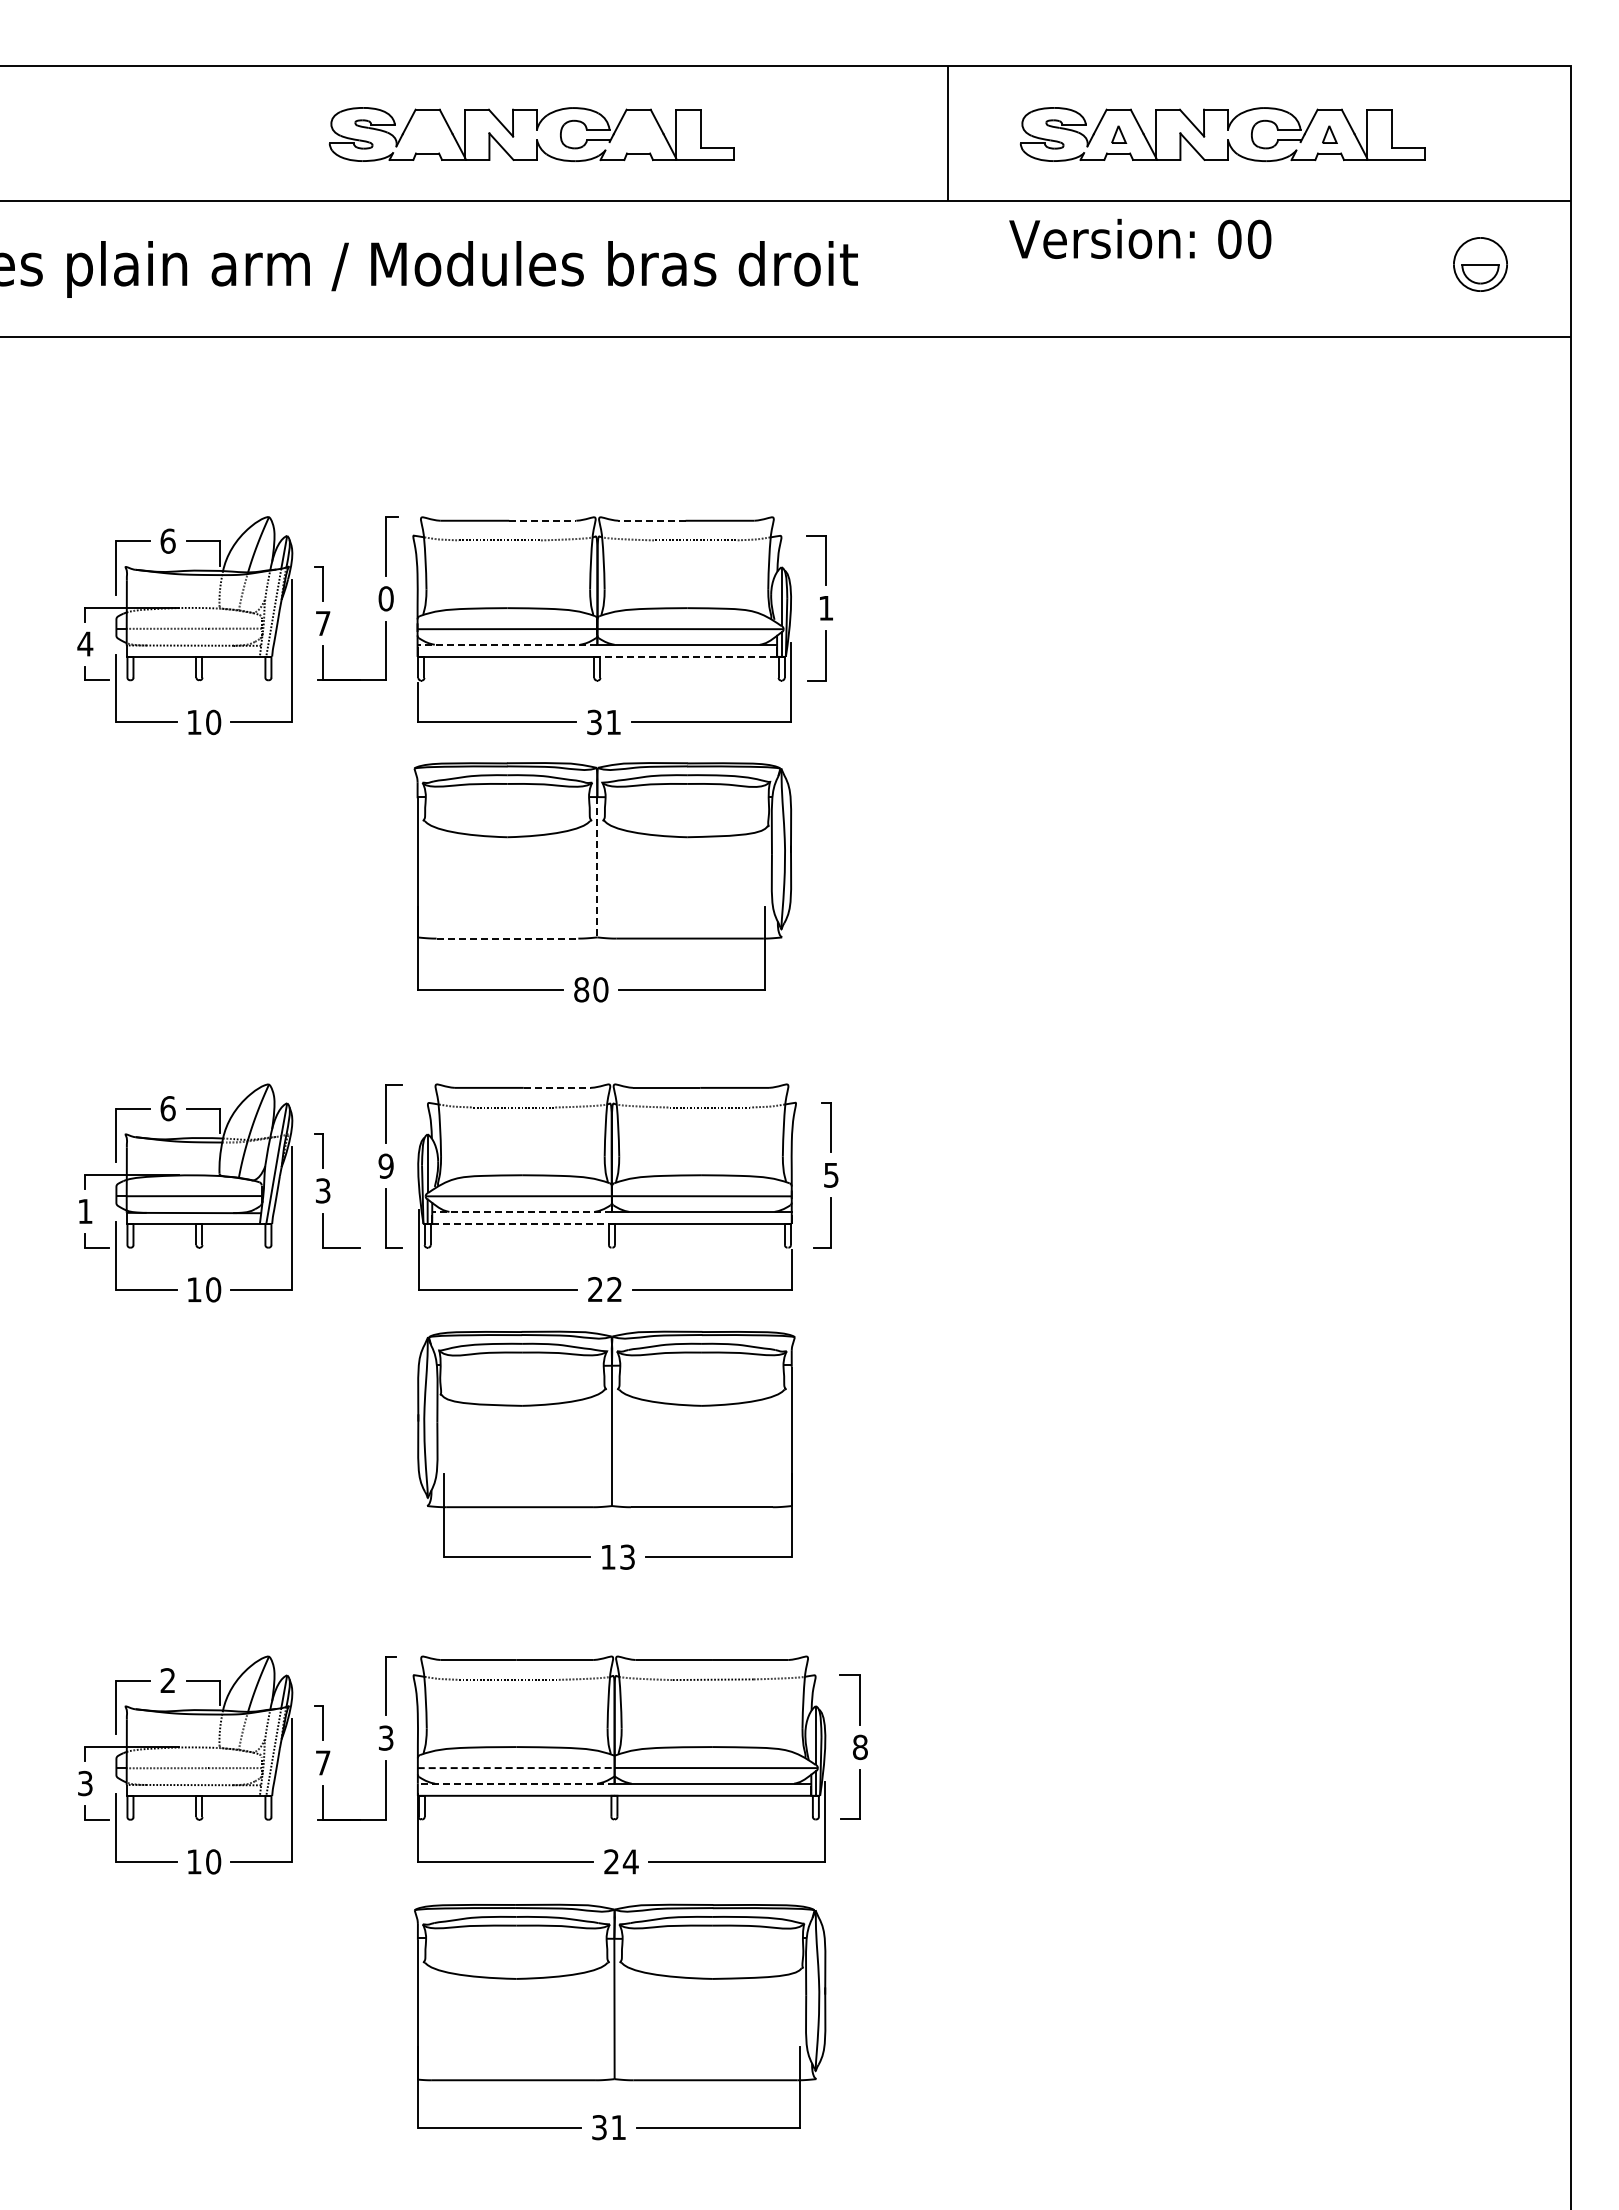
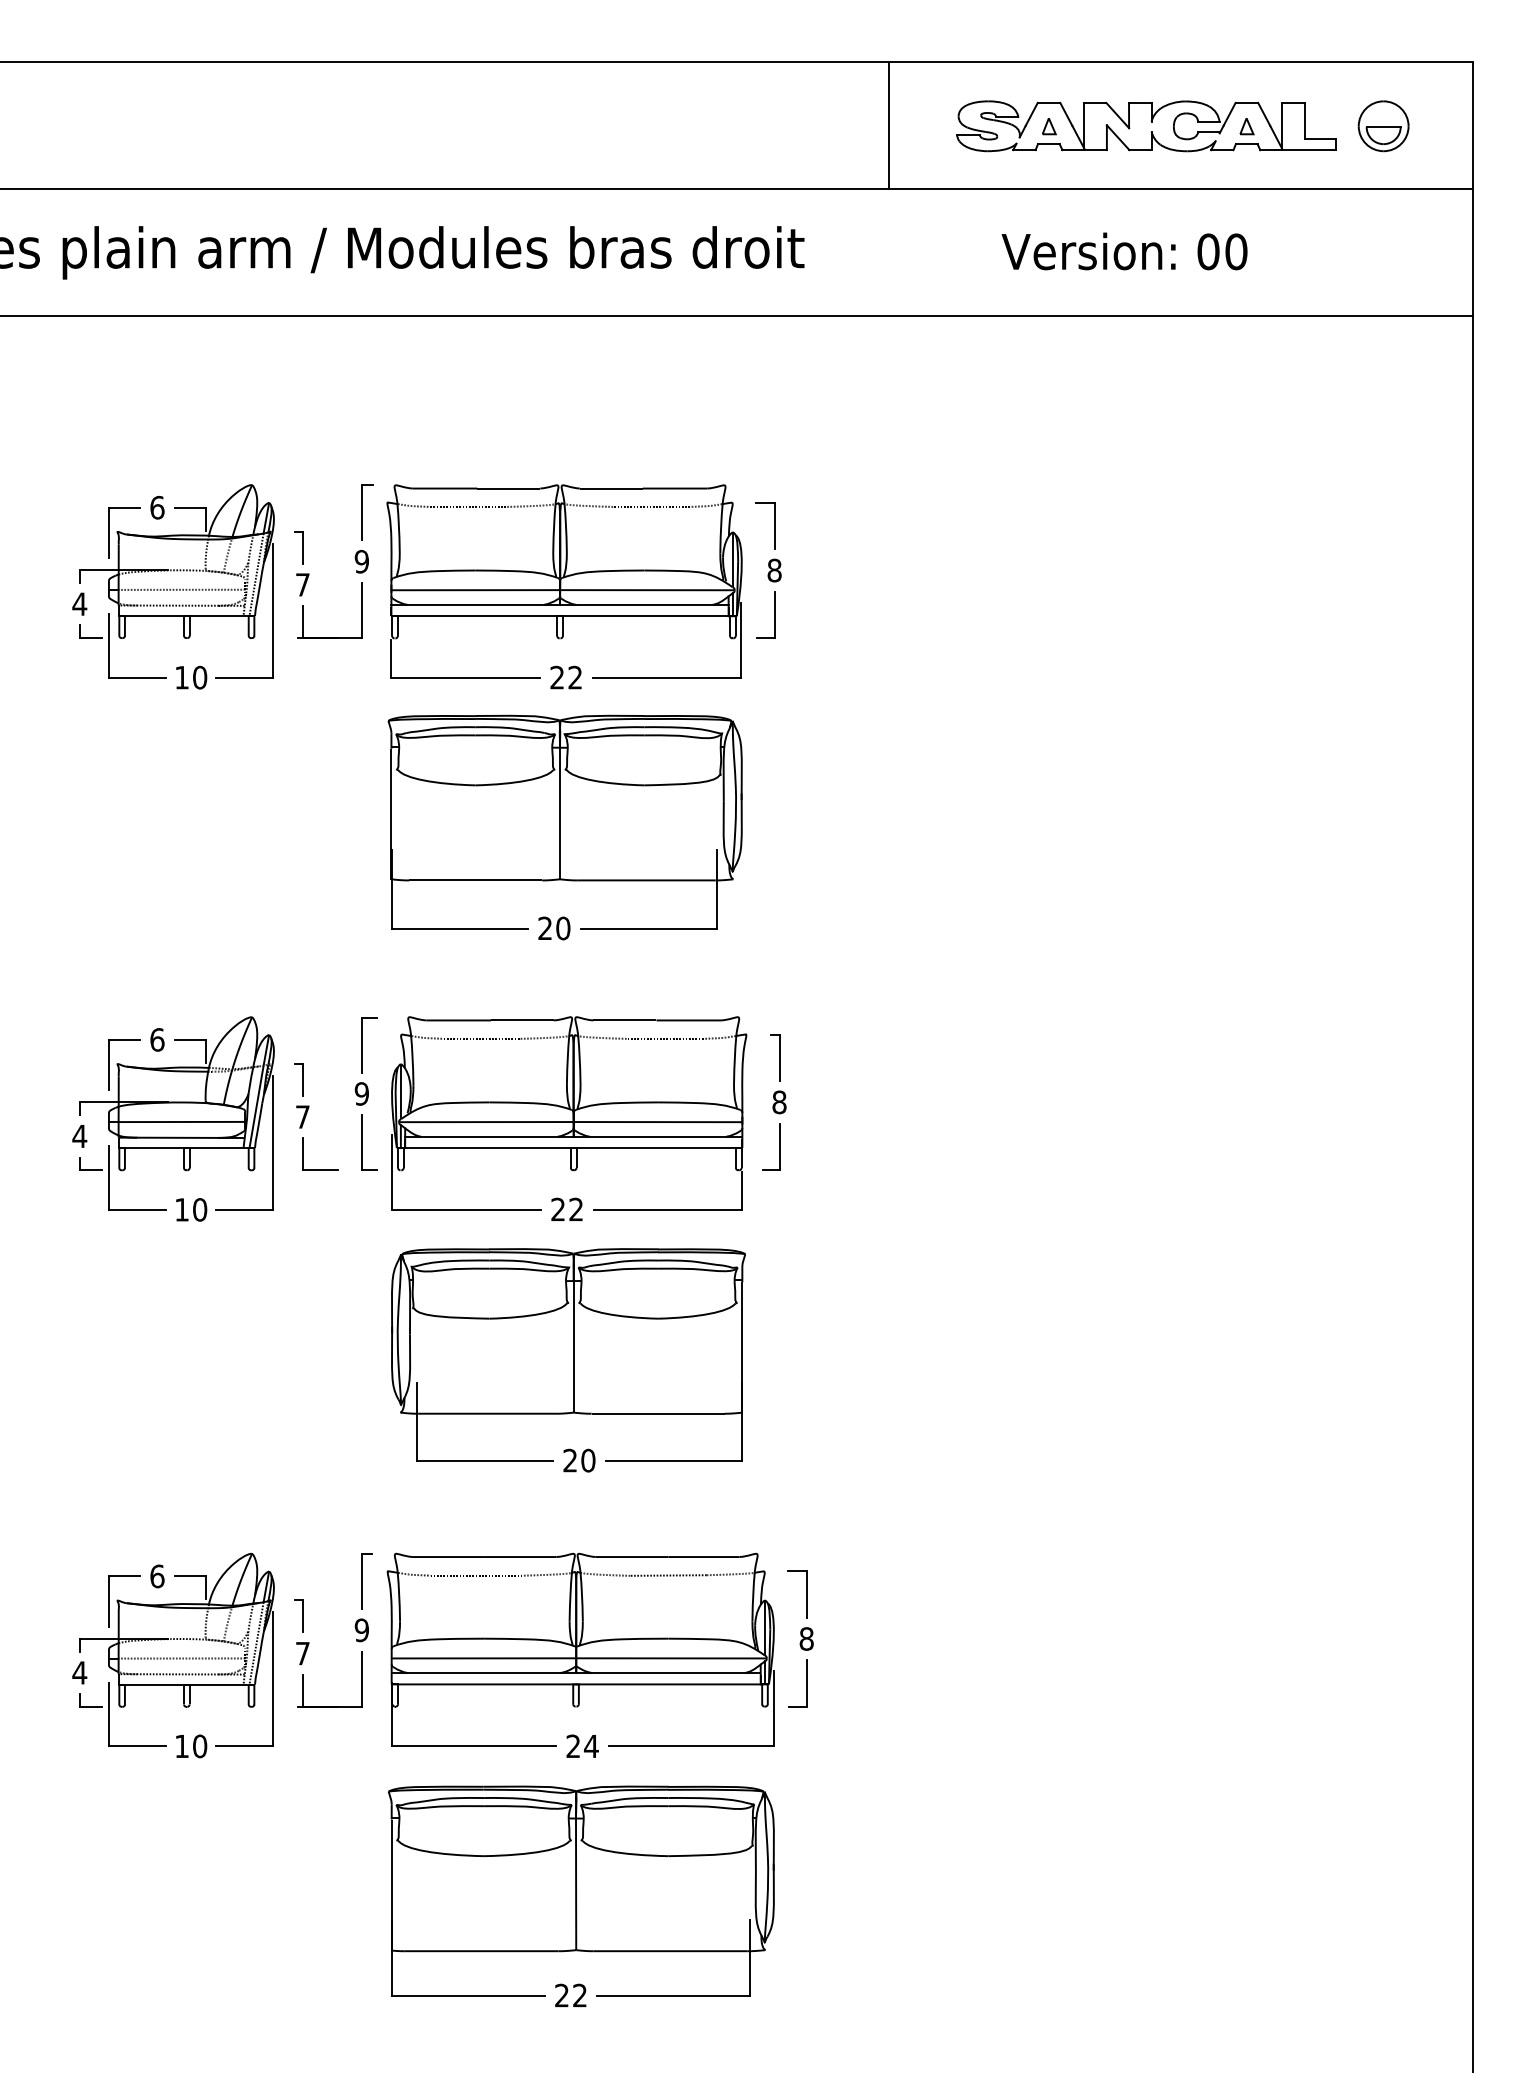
part: (531, 134) -> (498, 126), removed
text: (1140, 238) -> (1124, 251), moved
part: (1480, 264) -> (1383, 126), moved
line: (542, 520) -> (508, 488), dashed -> solid
line: (652, 520) -> (611, 488), dashed -> solid
text: (385, 598) -> (361, 561), 0 -> 9
text: (825, 607) -> (774, 569), 1 -> 8
line: (507, 644) -> (475, 604), dashed -> solid
line: (687, 656) -> (644, 615), dashed -> solid
text: (603, 722) -> (565, 677), 31 -> 22
line: (597, 867) -> (560, 813), dashed -> solid
line: (507, 938) -> (475, 880), dashed -> solid
text: (581, 989) -> (545, 928), 80 -> 20
line: (557, 1087) -> (522, 1020), dashed -> solid
text: (831, 1174) -> (779, 1101), 5 -> 8
text: (323, 1190) -> (303, 1116), 3 -> 7
text: (85, 1211) -> (79, 1136), 1 -> 4
line: (522, 1211) -> (489, 1136), dashed -> solid
line: (522, 1224) -> (489, 1148), dashed -> solid
text: (618, 1556) -> (579, 1459), 13 -> 20
text: (167, 1680) -> (156, 1576), 2 -> 6
text: (385, 1737) -> (361, 1629), 3 -> 9
line: (516, 1768) -> (484, 1658), dashed -> solid
text: (85, 1783) -> (79, 1672), 3 -> 4
line: (516, 1783) -> (484, 1672), dashed -> solid
text: (608, 2127) -> (570, 1995), 31 -> 22

